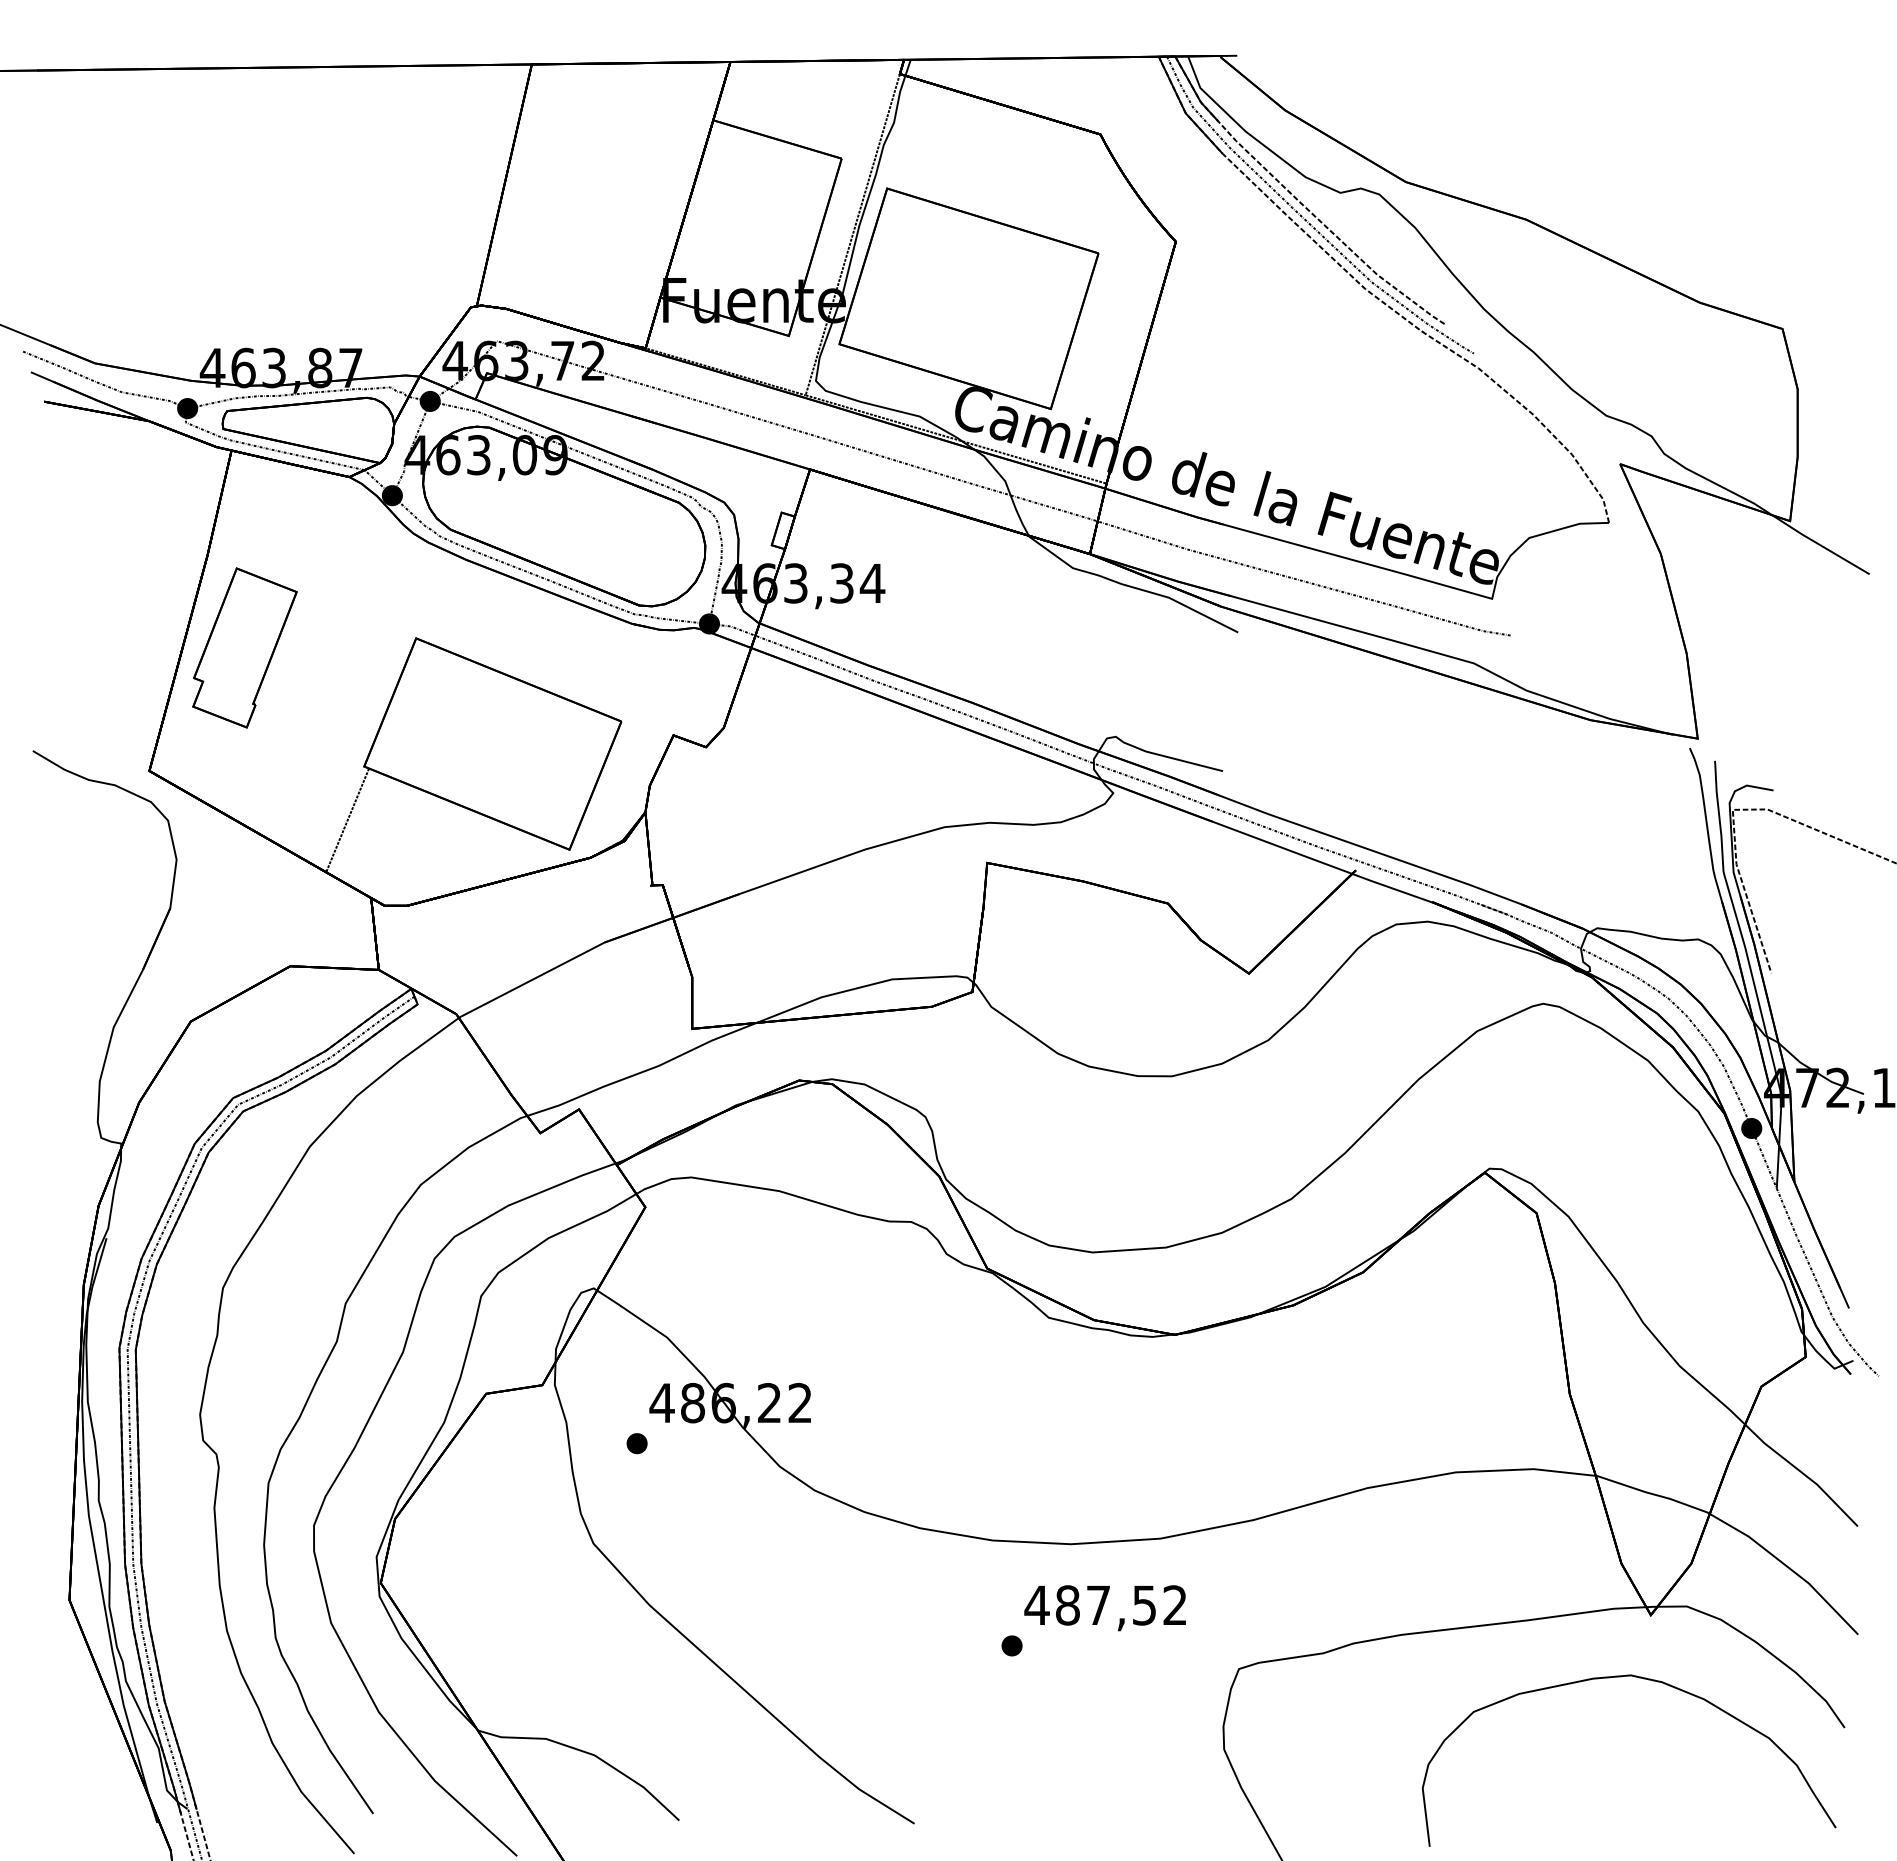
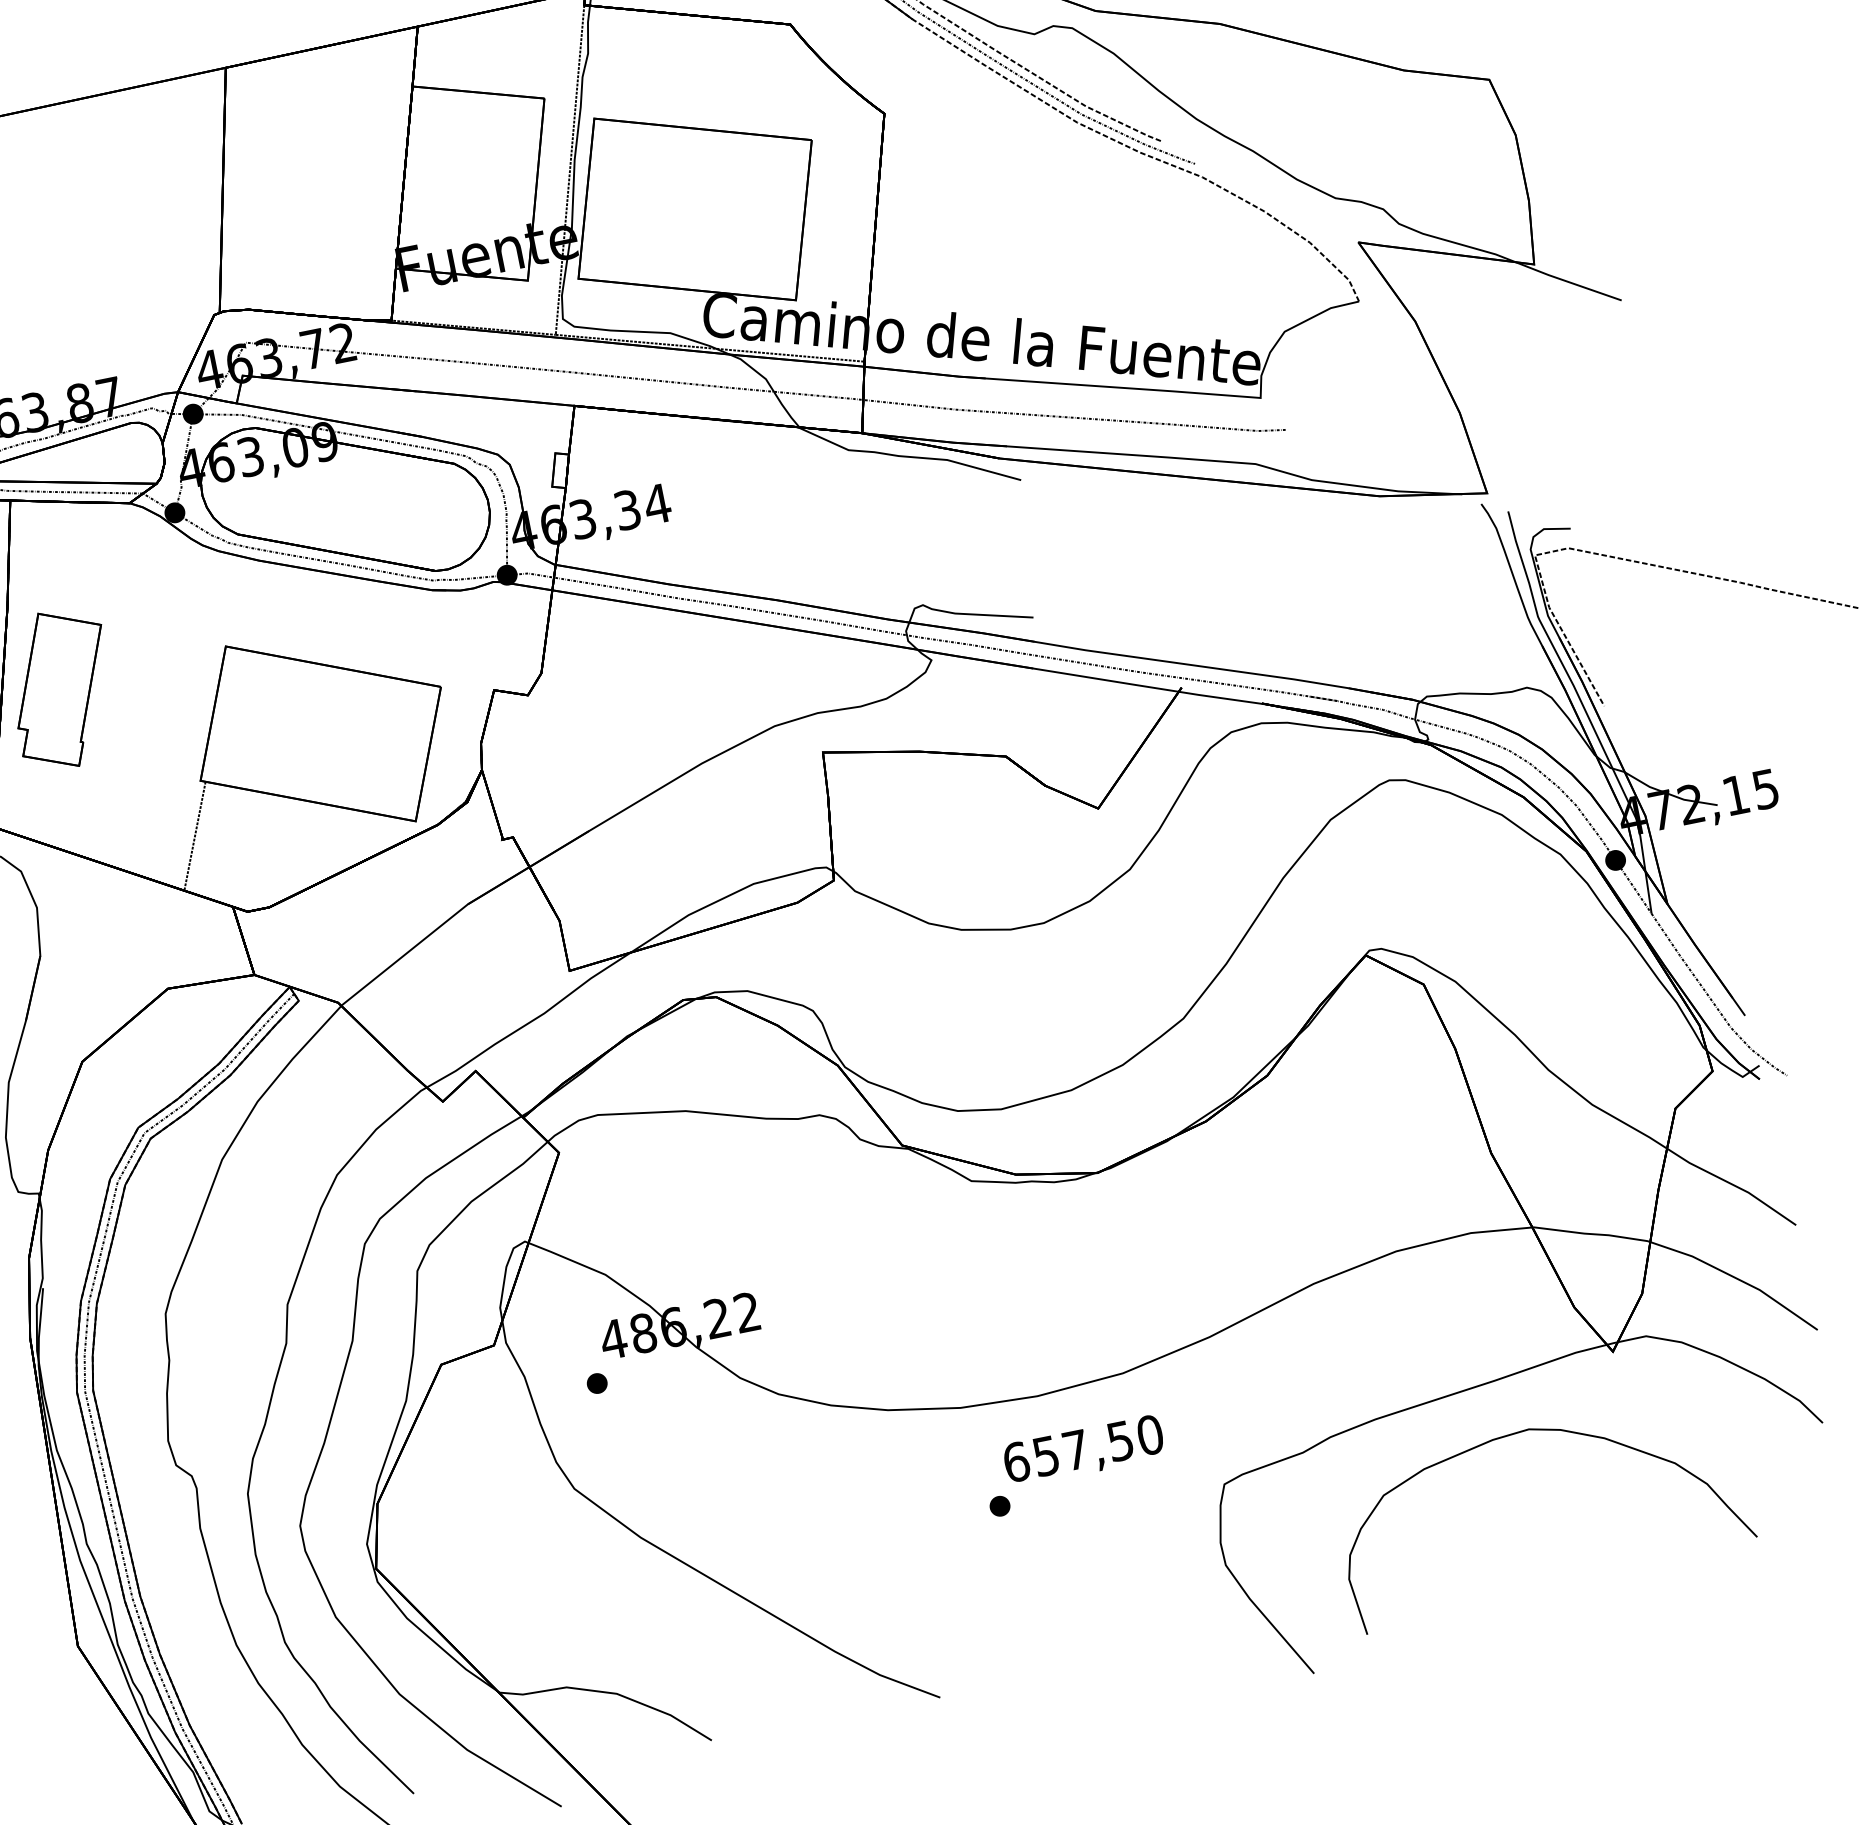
text: (1105, 1605) -> (1082, 1448), 487,52 -> 657,50
curve: (1643, 1679) -> (1541, 1430), moved

